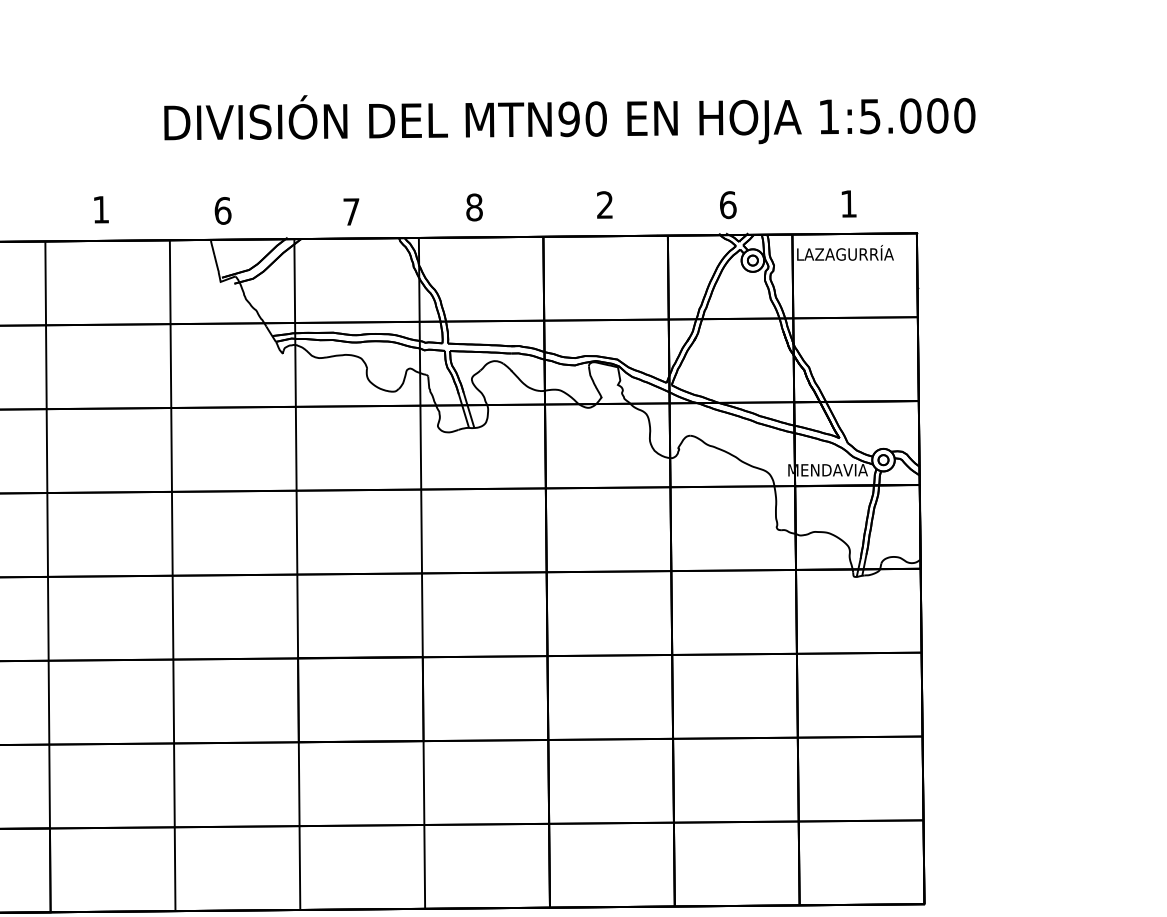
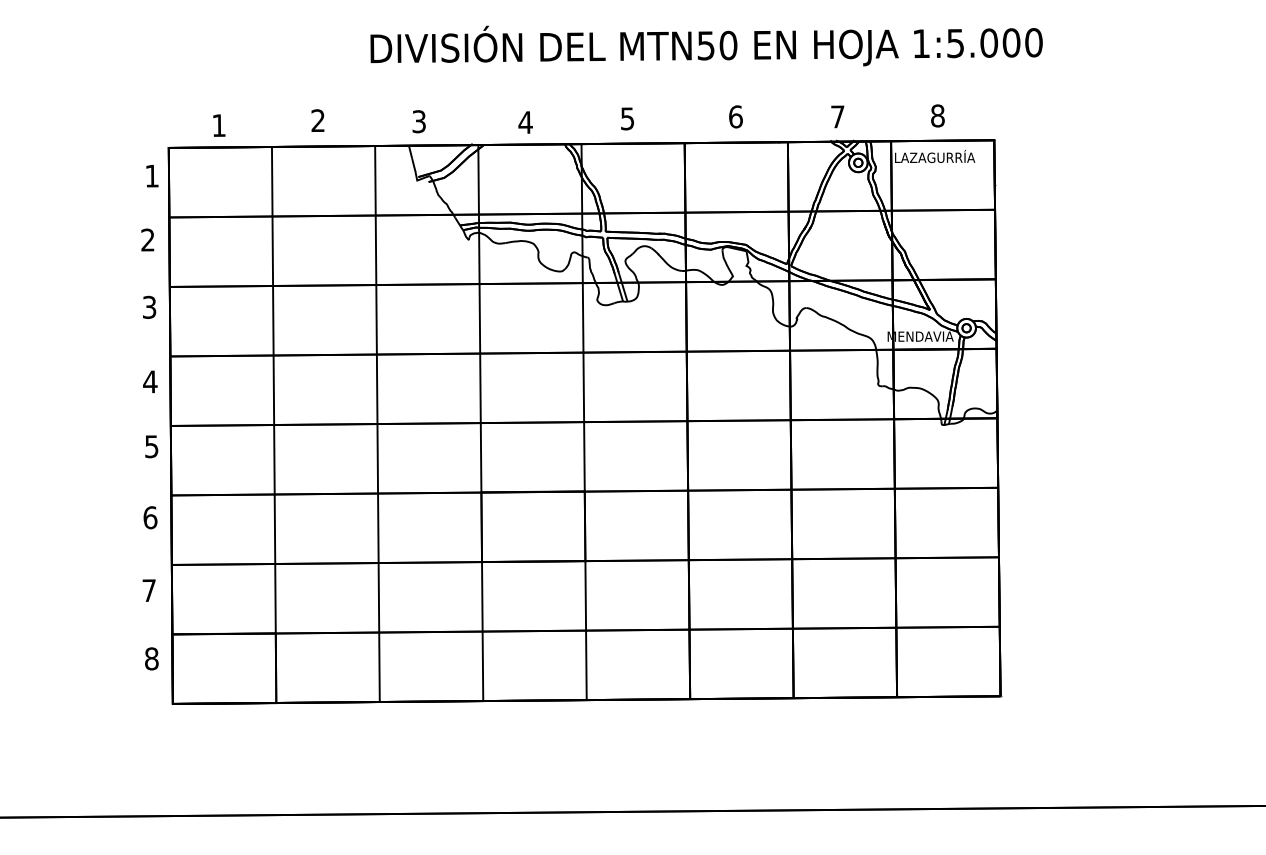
text: (568, 118) -> (705, 45), MTN90 -> MTN50
text: (848, 203) -> (937, 115), 1 -> 8
text: (604, 204) -> (735, 116), 2 -> 6
text: (727, 204) -> (837, 116), 6 -> 7
text: (474, 207) -> (627, 118), 8 -> 5
text: (100, 209) -> (317, 120), 1 -> 2
text: (223, 210) -> (419, 121), 6 -> 3
text: (351, 211) -> (525, 122), 7 -> 4

